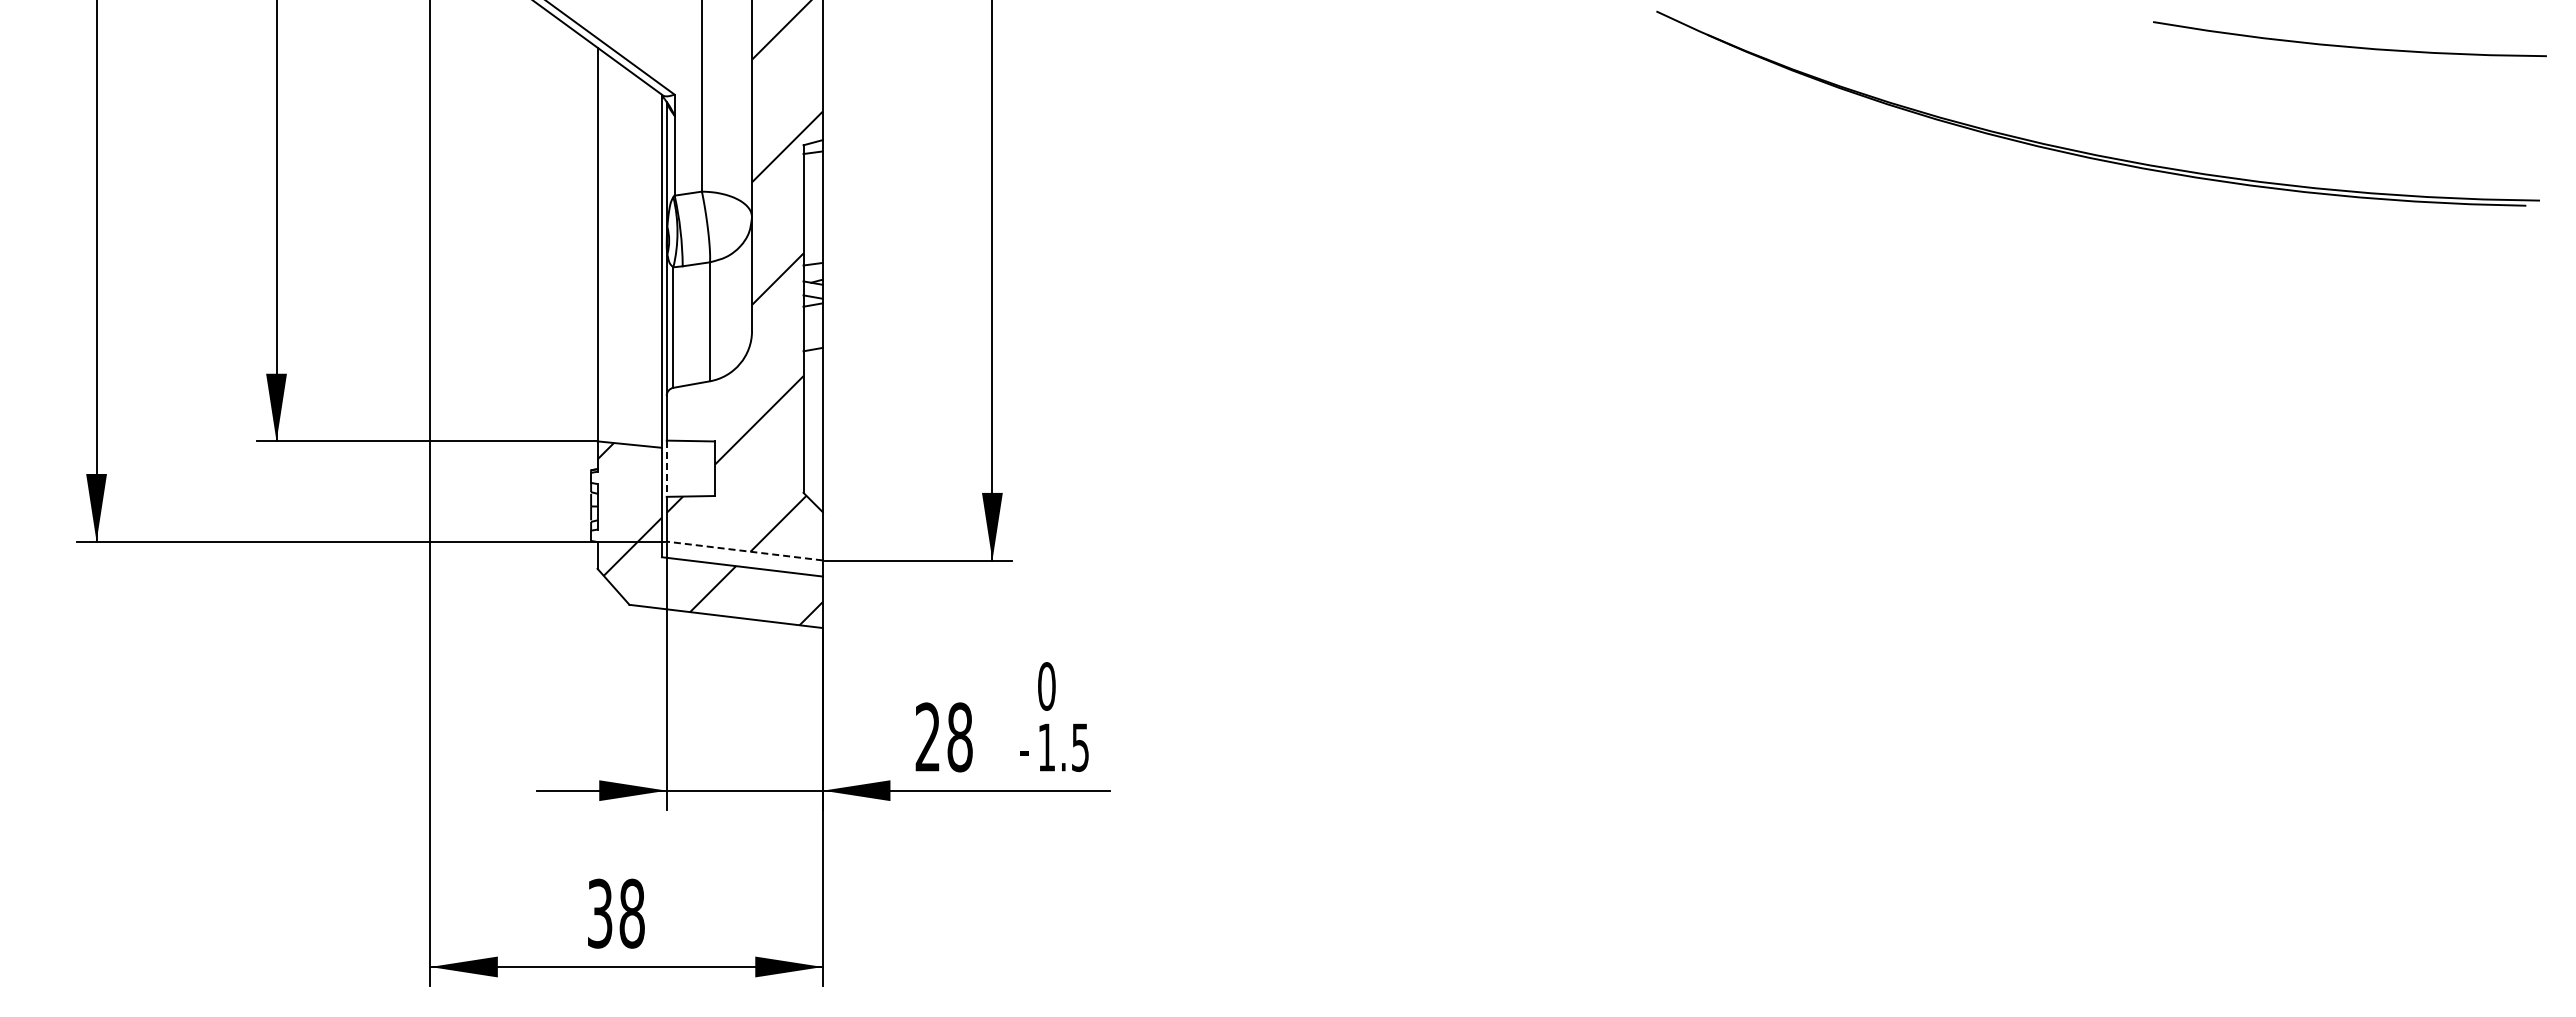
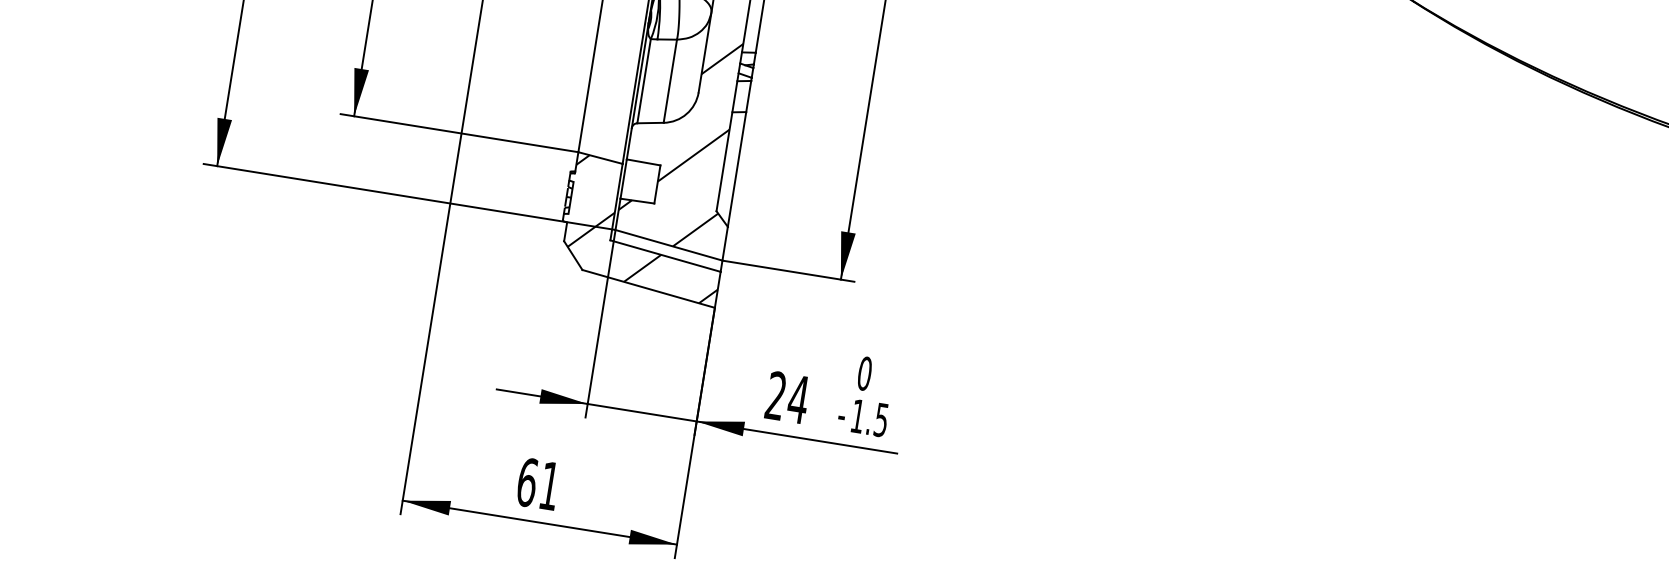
line: (666, 469) -> (623, 179), dashed -> solid
line: (744, 551) -> (668, 245), dashed -> solid
text: (959, 737) -> (798, 399), 28 -> 24
text: (615, 913) -> (538, 484), 38 -> 61

